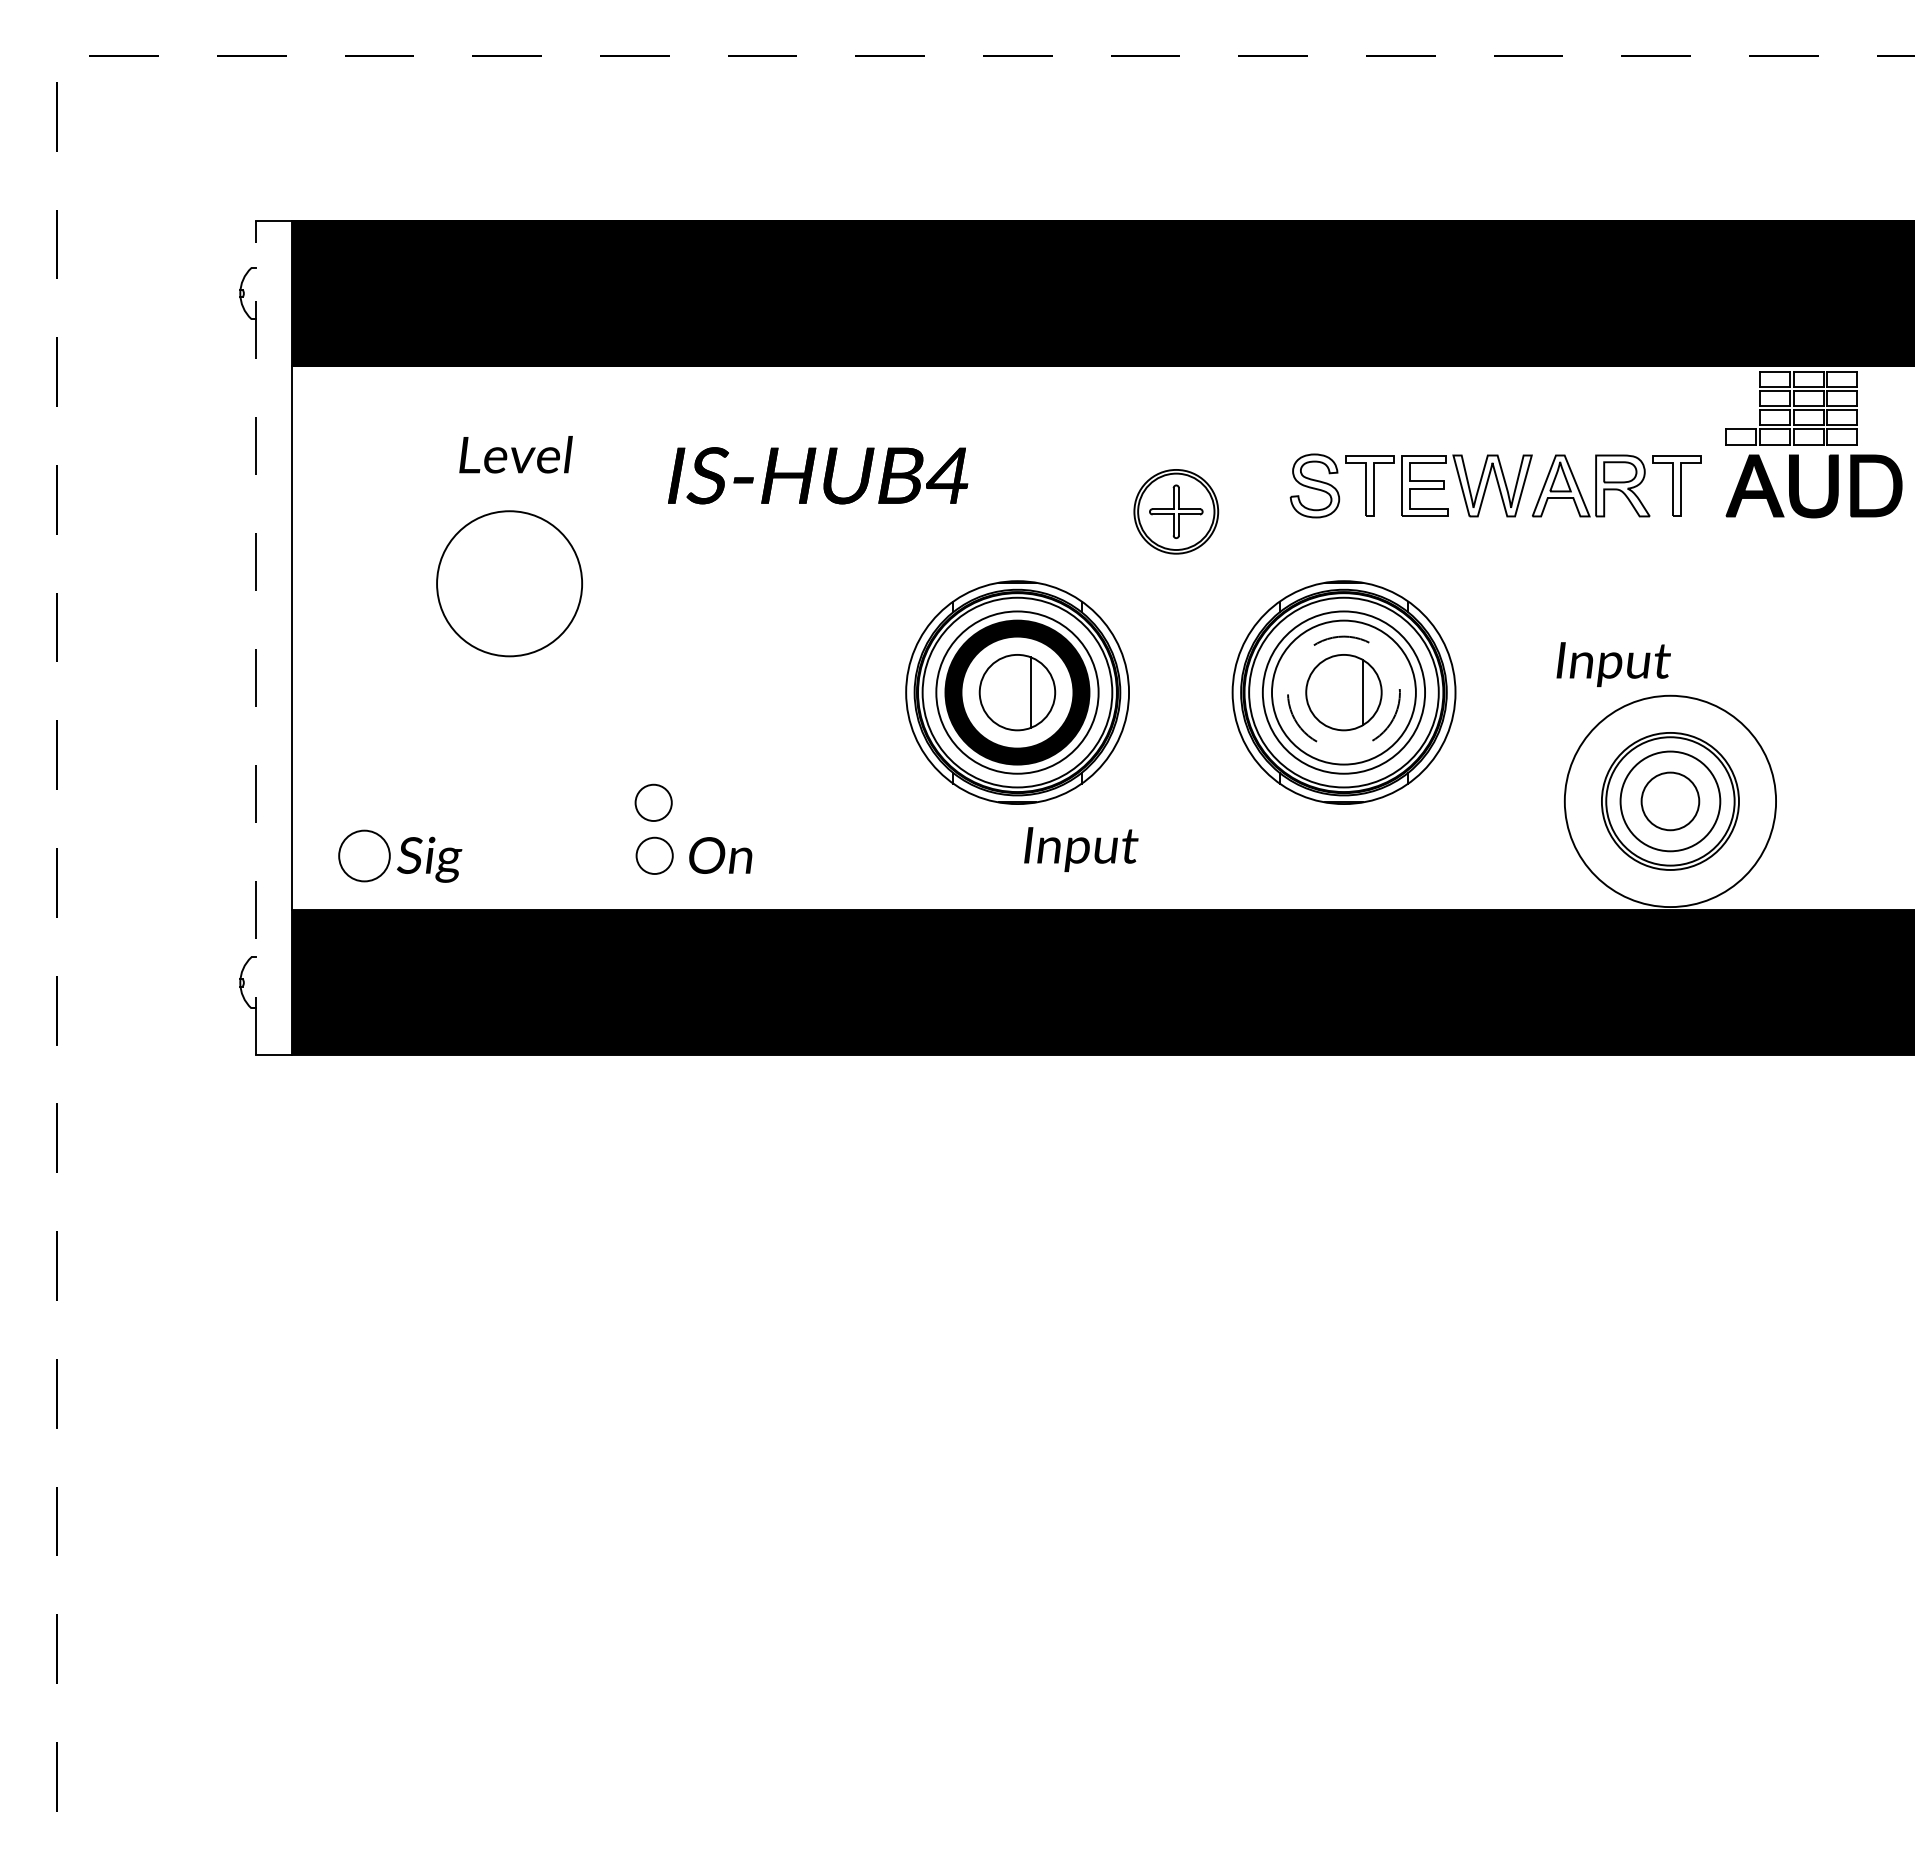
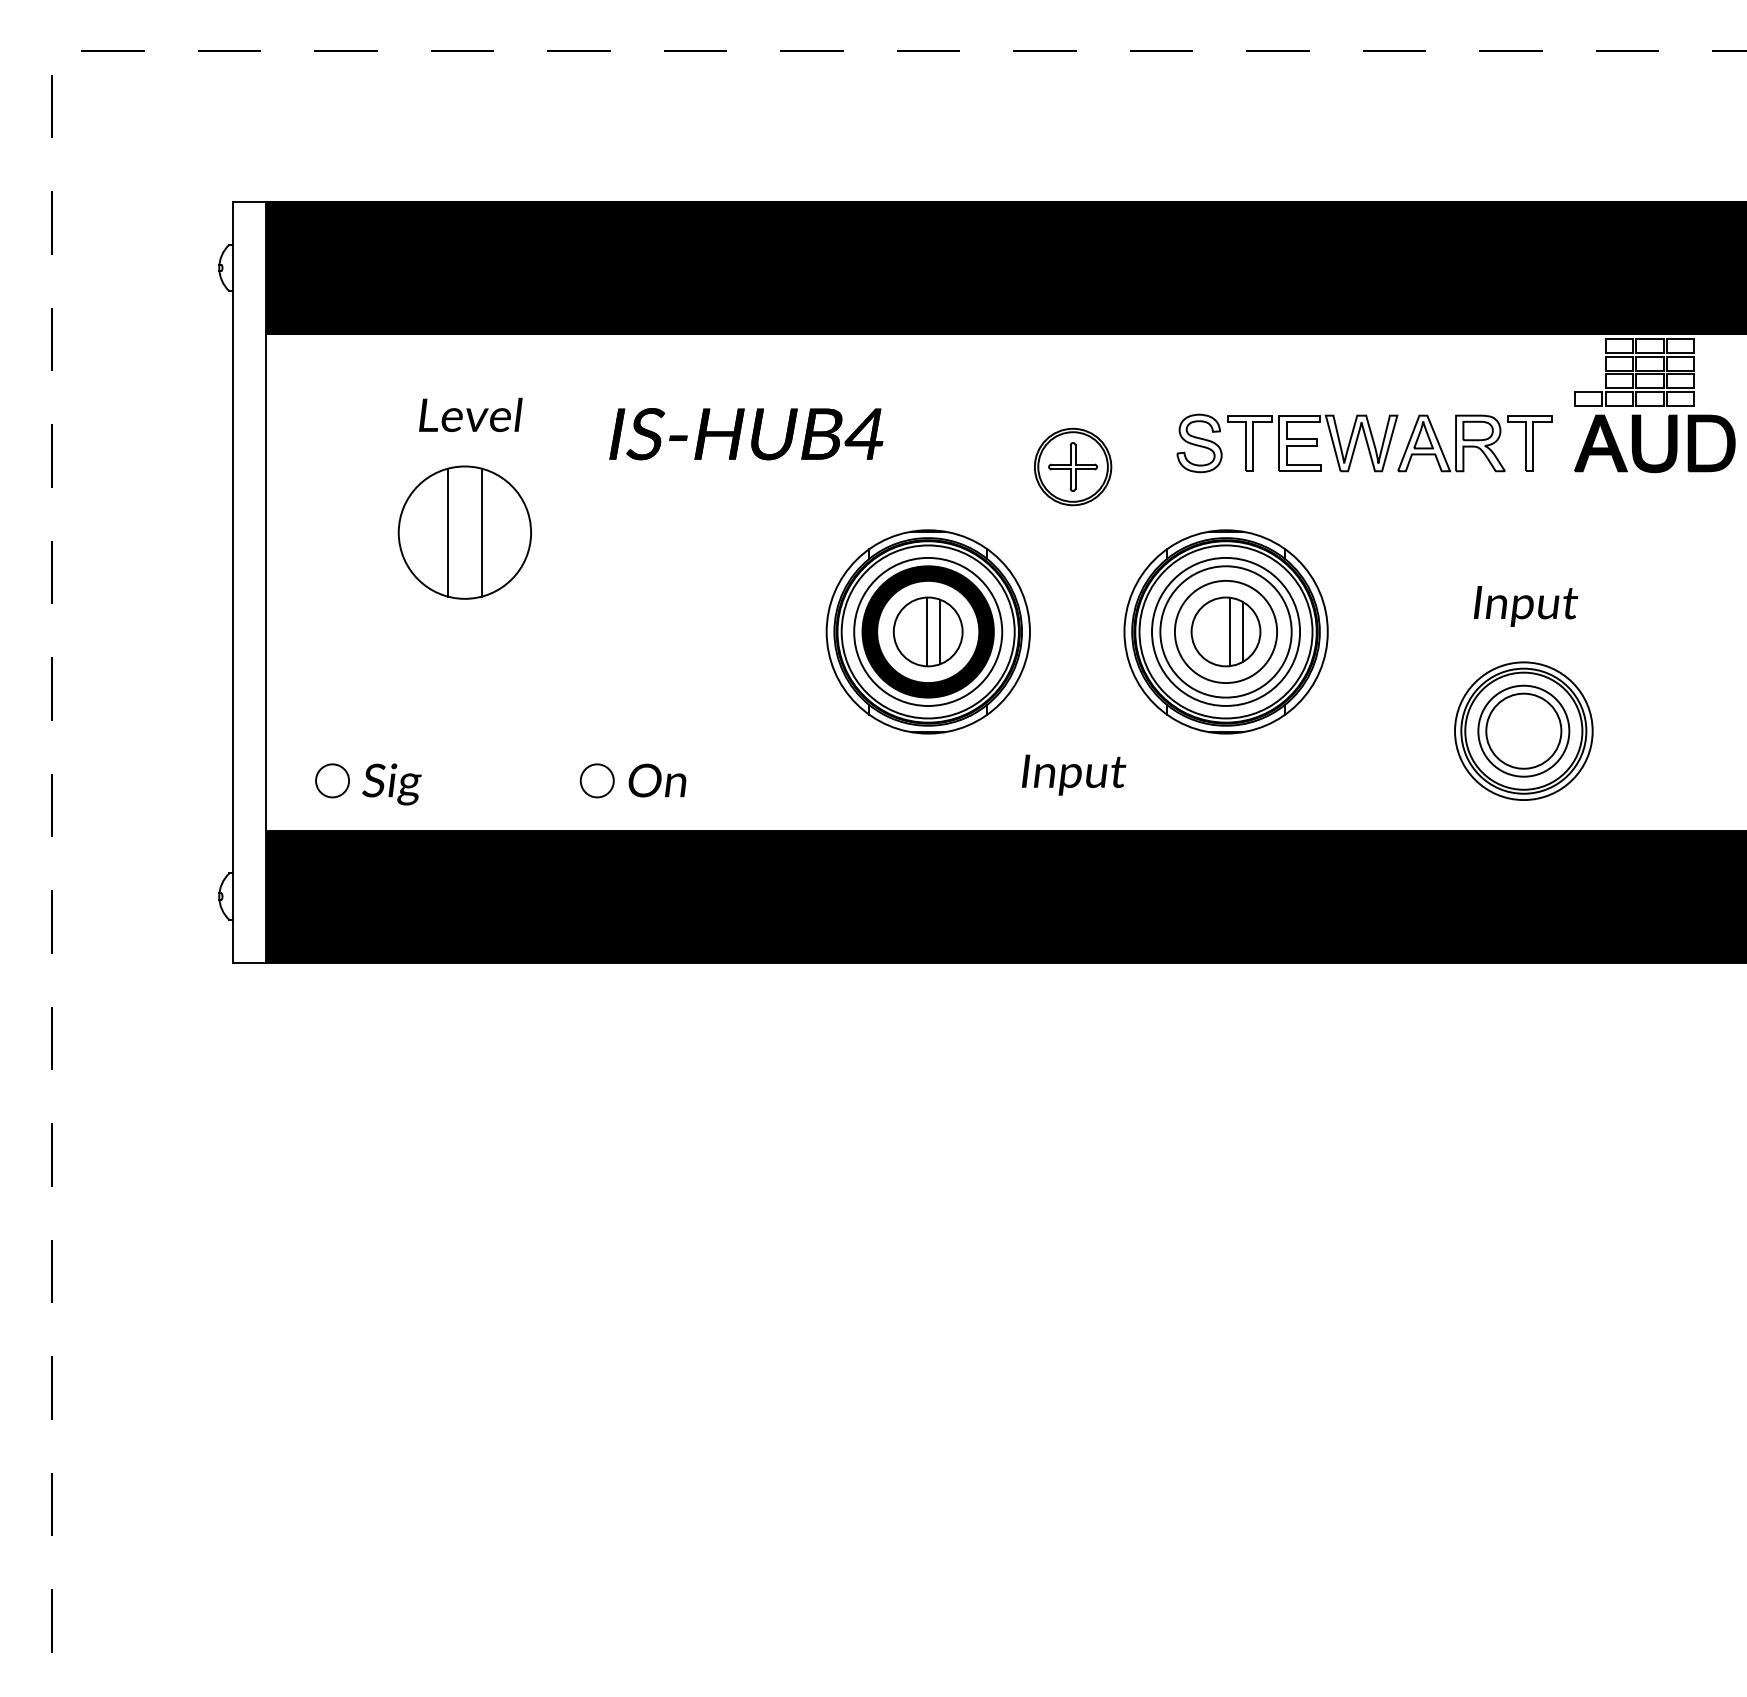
line: (491, 583) -> (448, 532), added
line: (527, 583) -> (481, 532), added
line: (255, 637) -> (233, 581), dashed -> solid
text: (1613, 664) -> (1525, 606), moved
line: (1016, 692) -> (927, 631), added
circle: (1343, 692) -> (1225, 631), dashed -> solid
line: (1348, 692) -> (1230, 631), added
circle: (1669, 800) -> (1522, 730), size x0.71
circle: (1670, 801) -> (1523, 731), size x1.43
circle: (653, 802) -> (596, 732), removed
text: (1081, 849) -> (1074, 775), moved
circle: (364, 855) -> (332, 780), size x0.71

